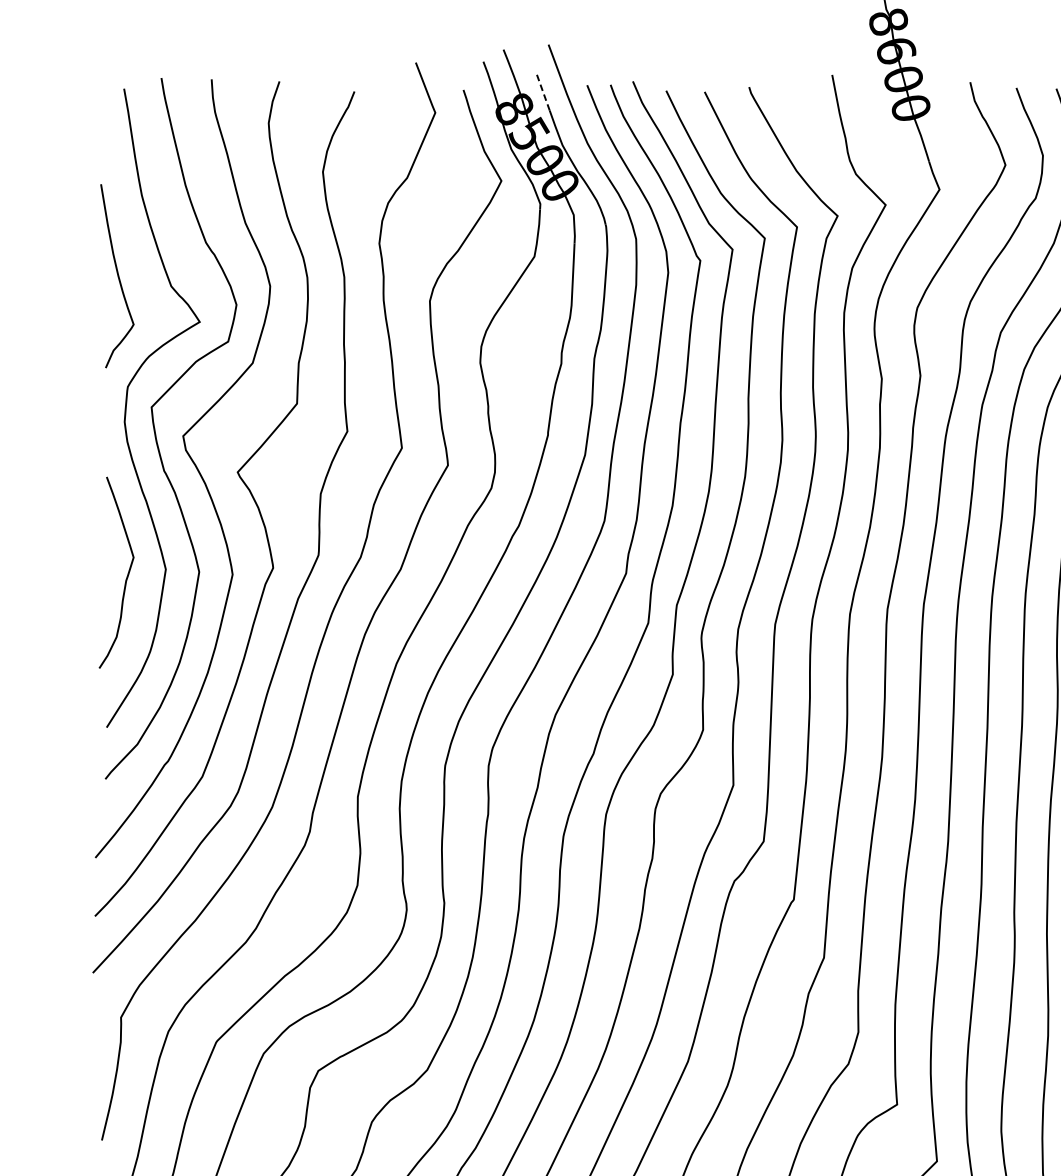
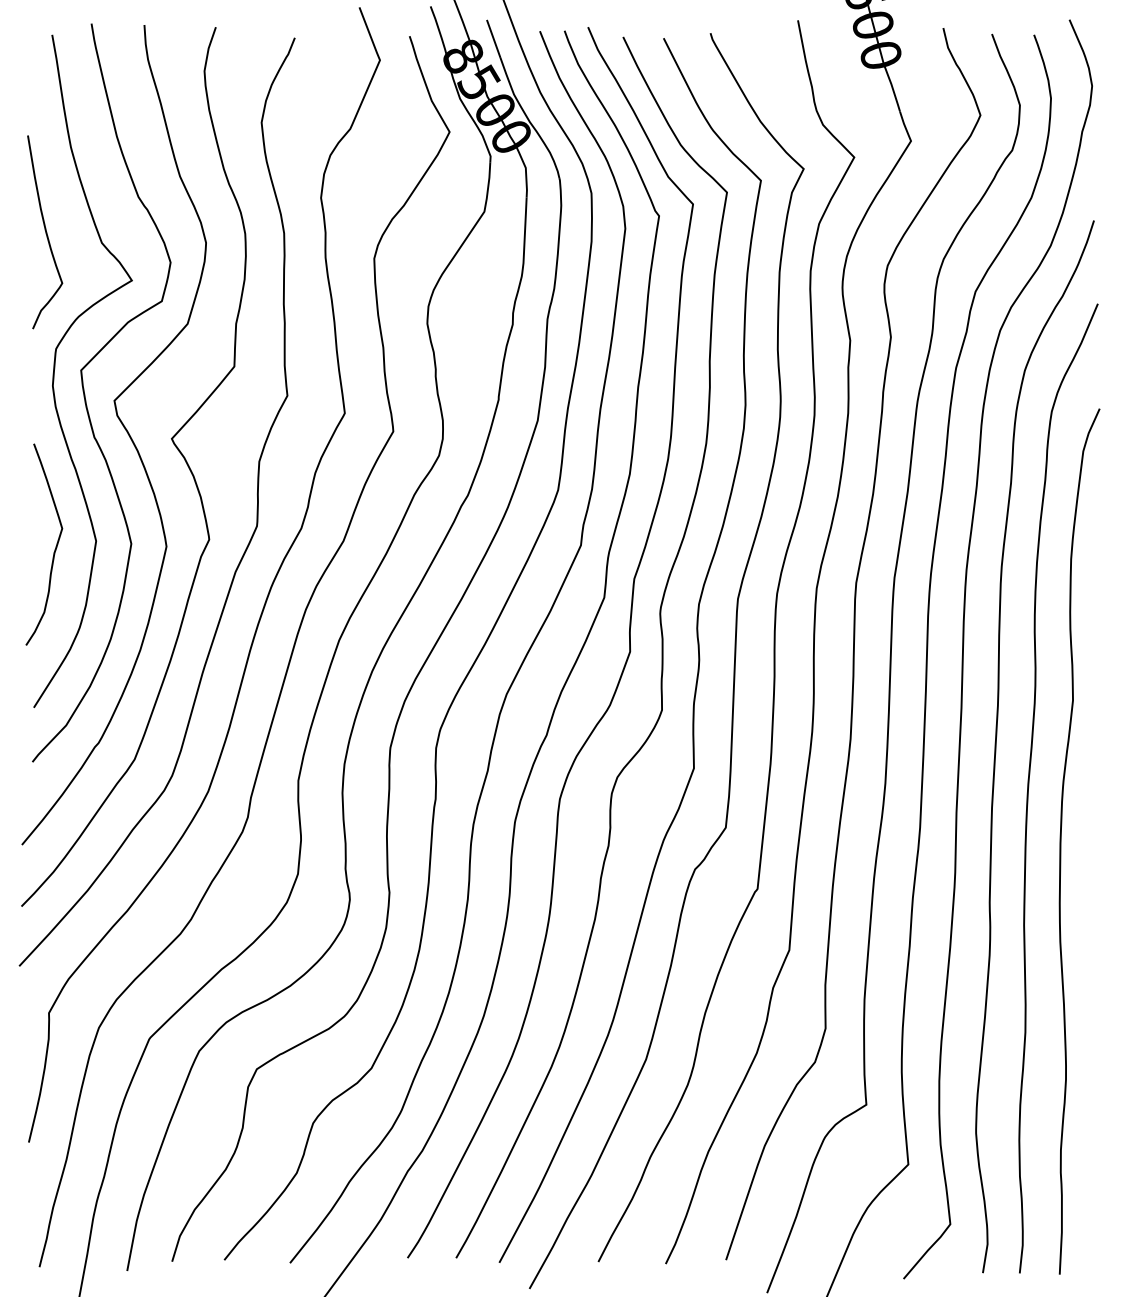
line: (543, 92) -> (493, 38), dashed -> solid

